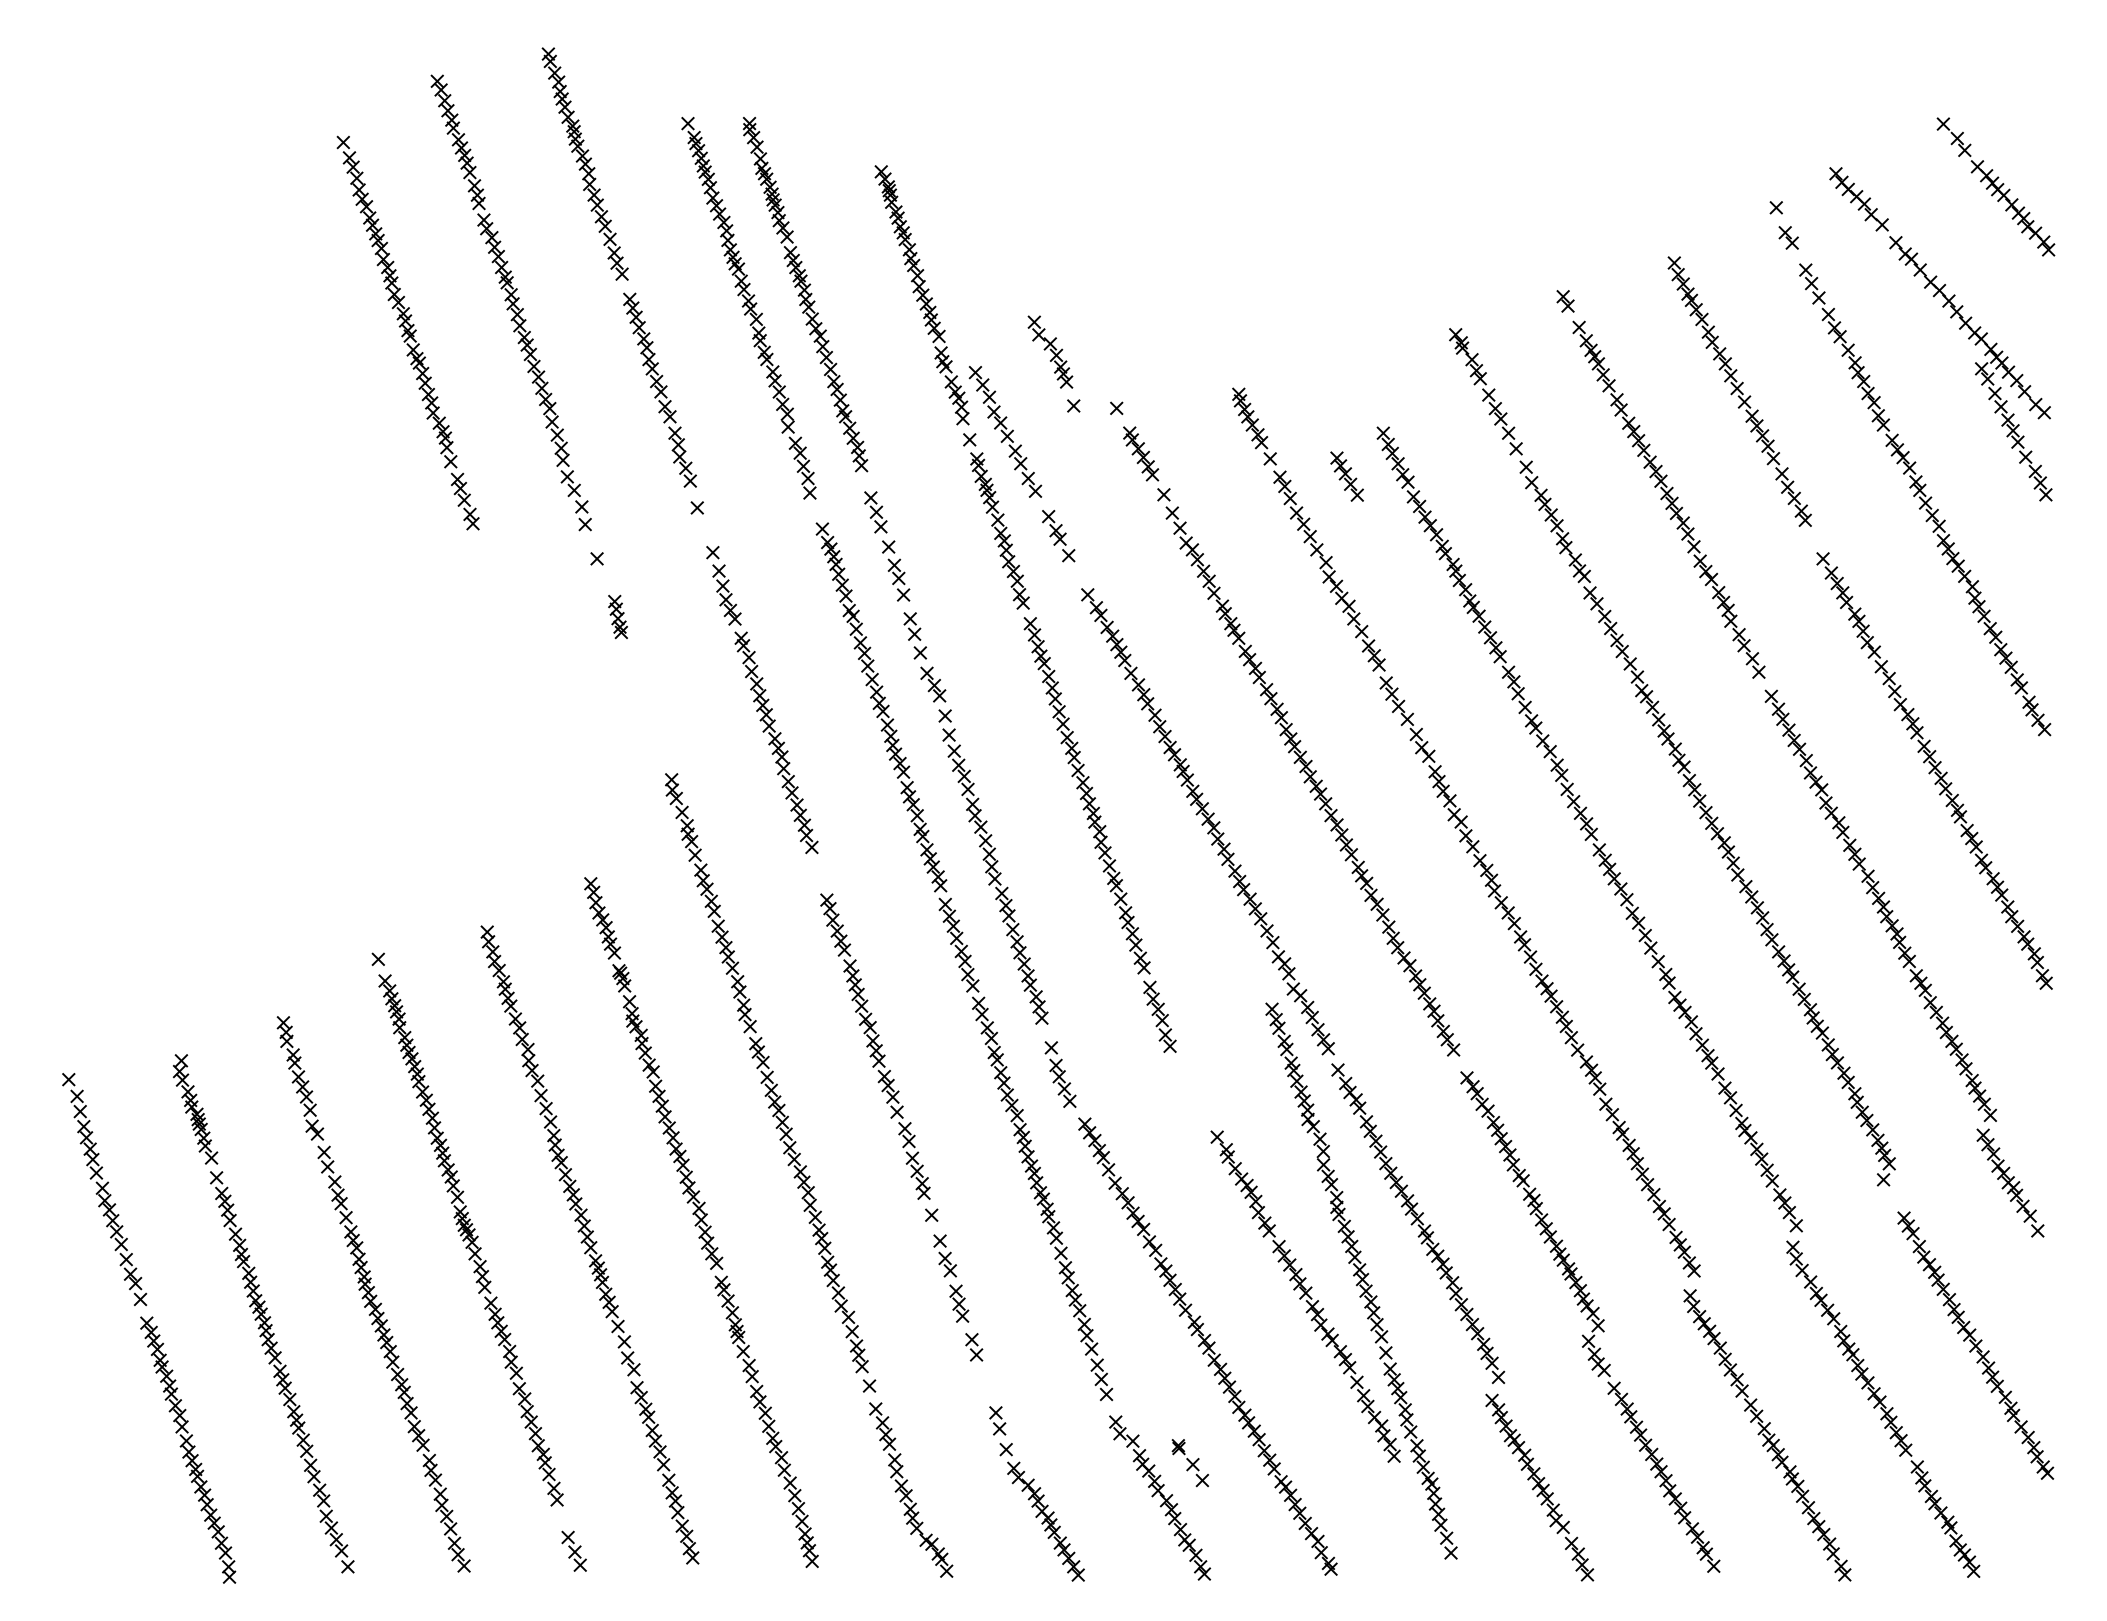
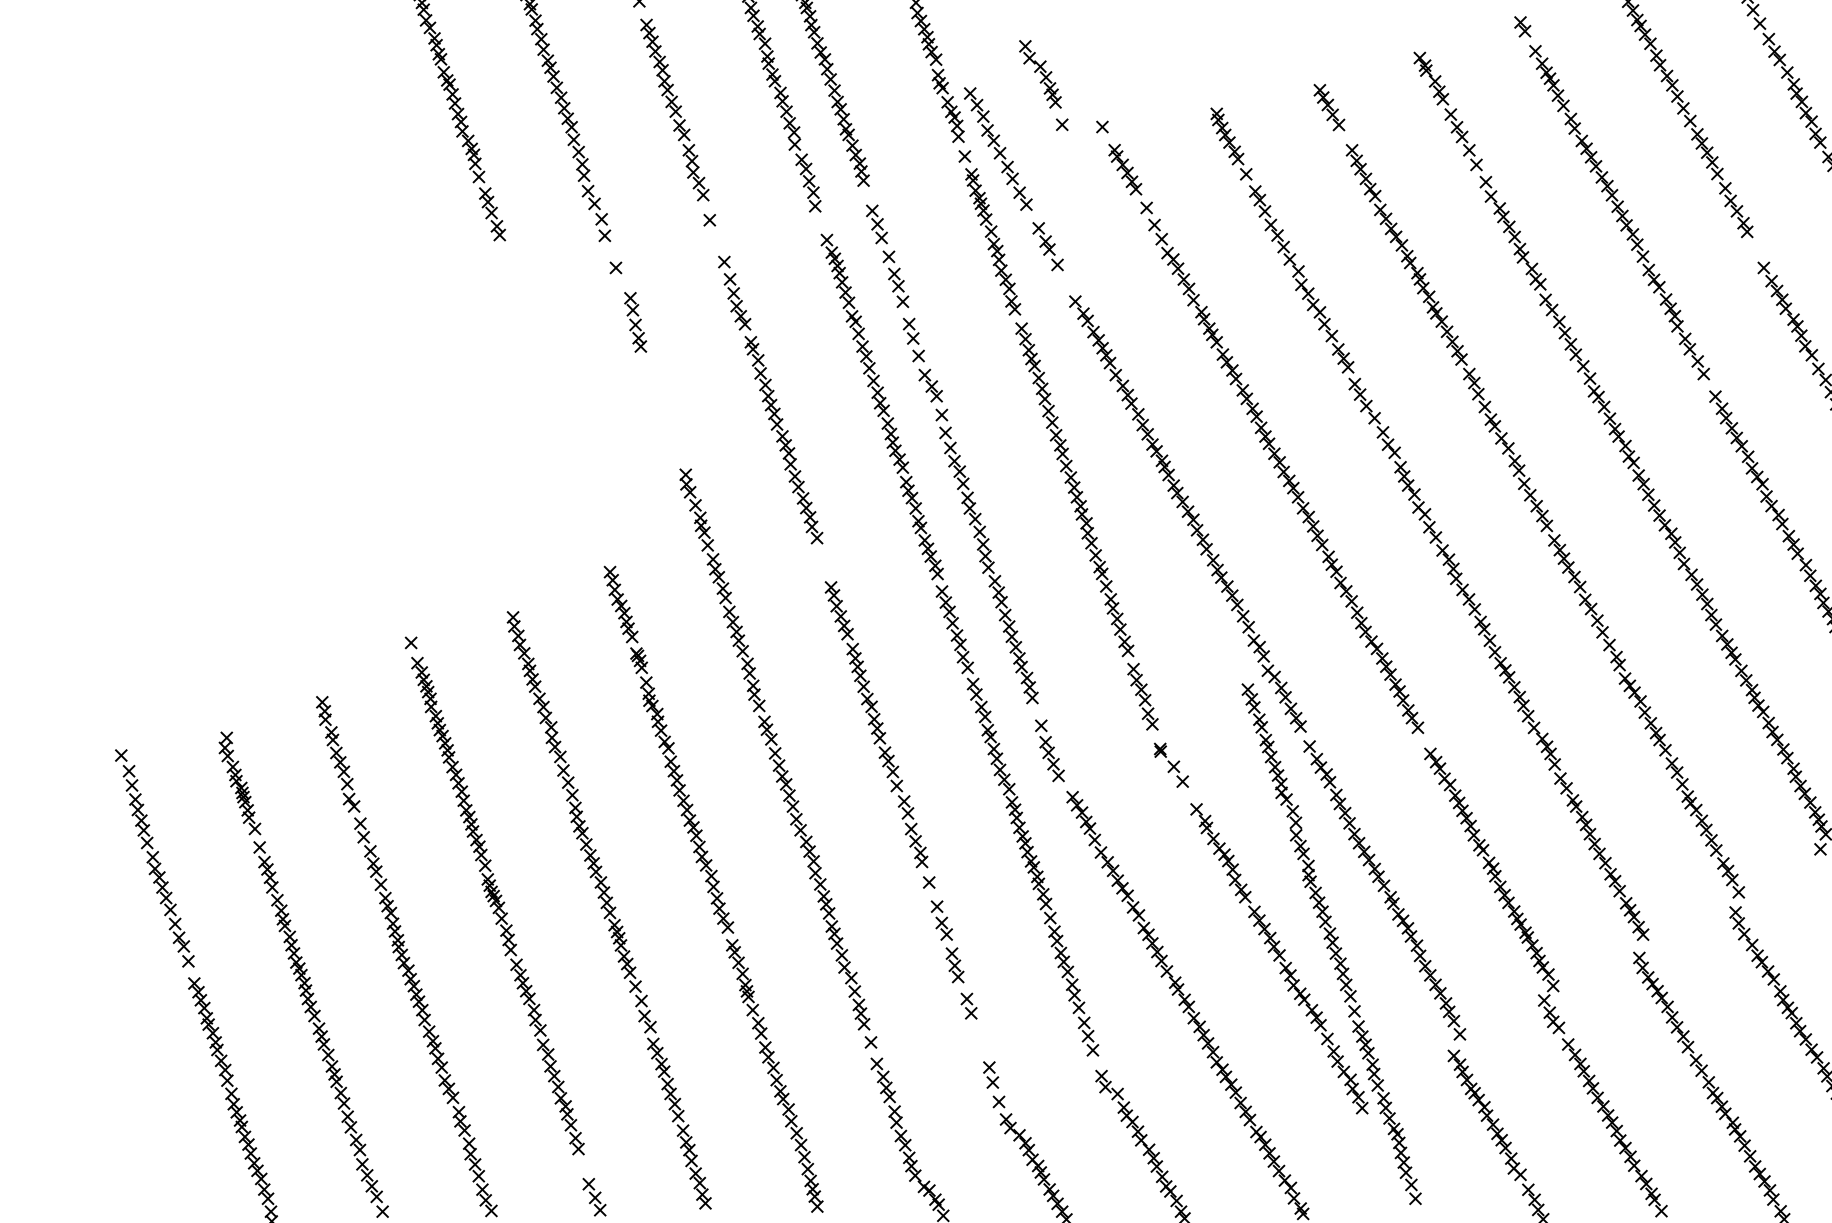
part: (1346, 476) -> (1328, 107), moved
part: (617, 616) -> (635, 321), size x1.67
part: (1189, 1463) -> (1170, 765), moved

